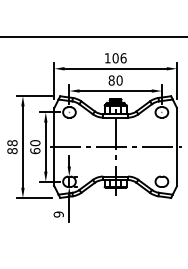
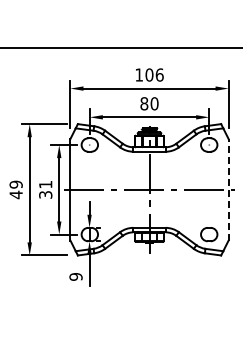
text: (11, 146) -> (15, 189), 88 -> 49
text: (35, 146) -> (45, 189), 60 -> 31
line: (176, 146) -> (228, 189), solid -> dashed

